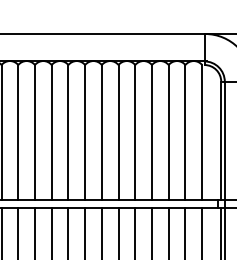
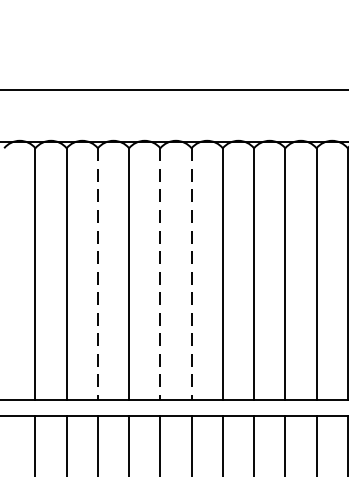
line: (35, 132) -> (98, 274), solid -> dashed
line: (68, 132) -> (160, 274), solid -> dashed
line: (85, 132) -> (192, 274), solid -> dashed

